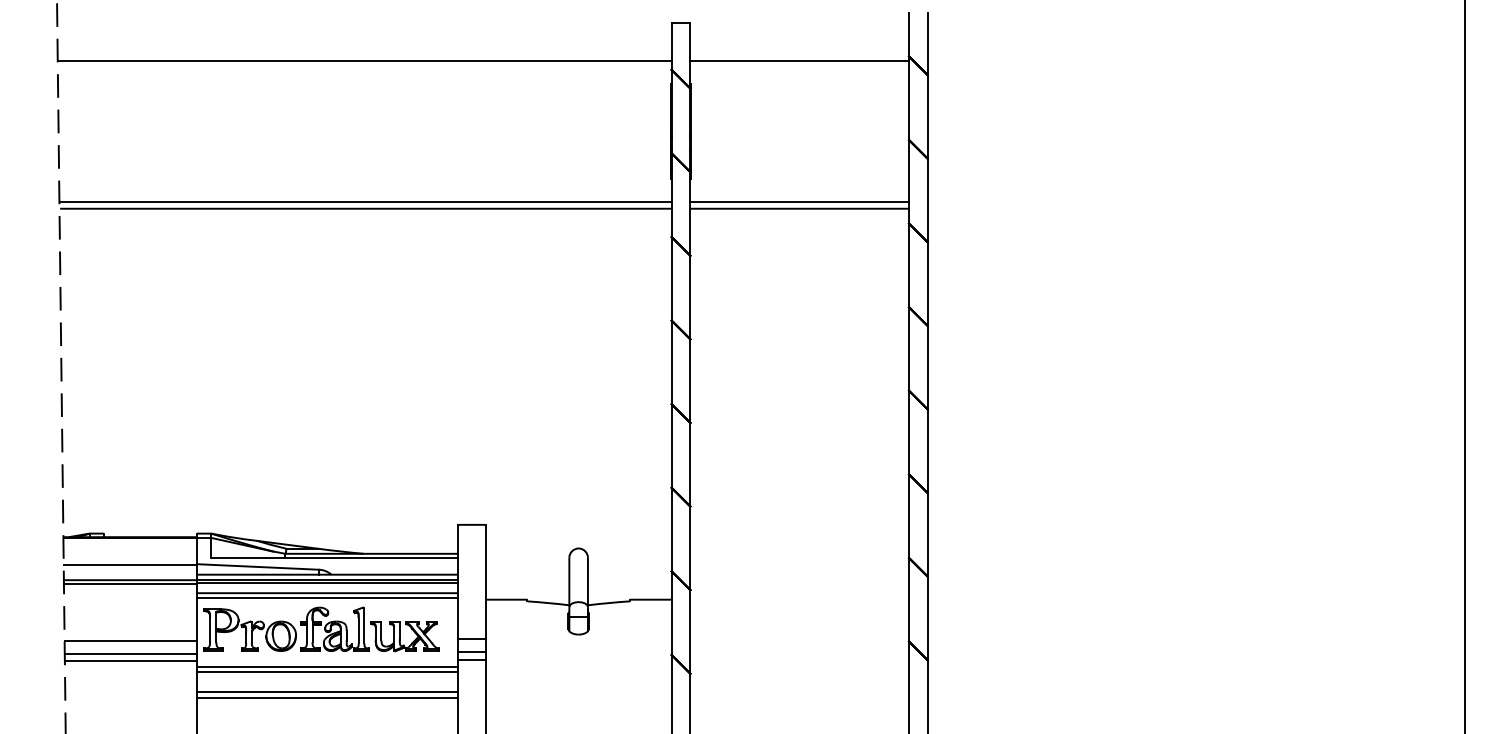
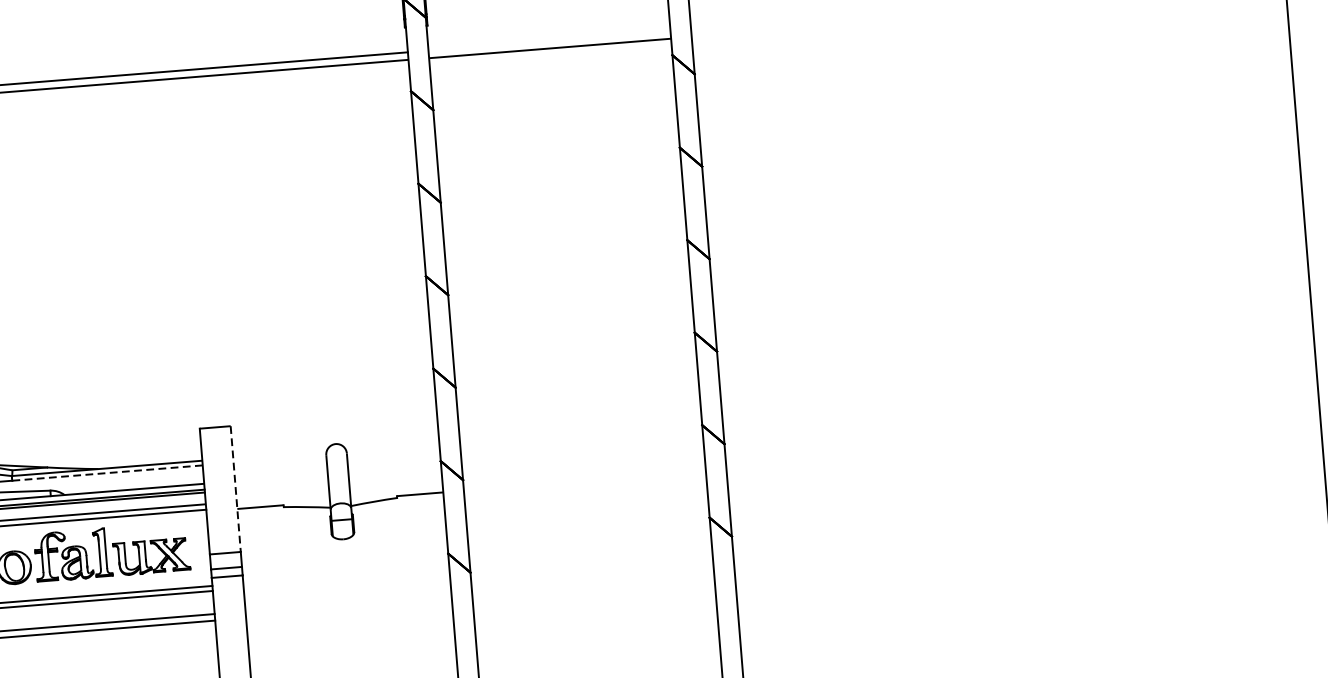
line: (799, 201) -> (549, 40), removed
line: (371, 558) -> (107, 473), solid -> dashed
line: (485, 581) -> (235, 488), solid -> dashed

